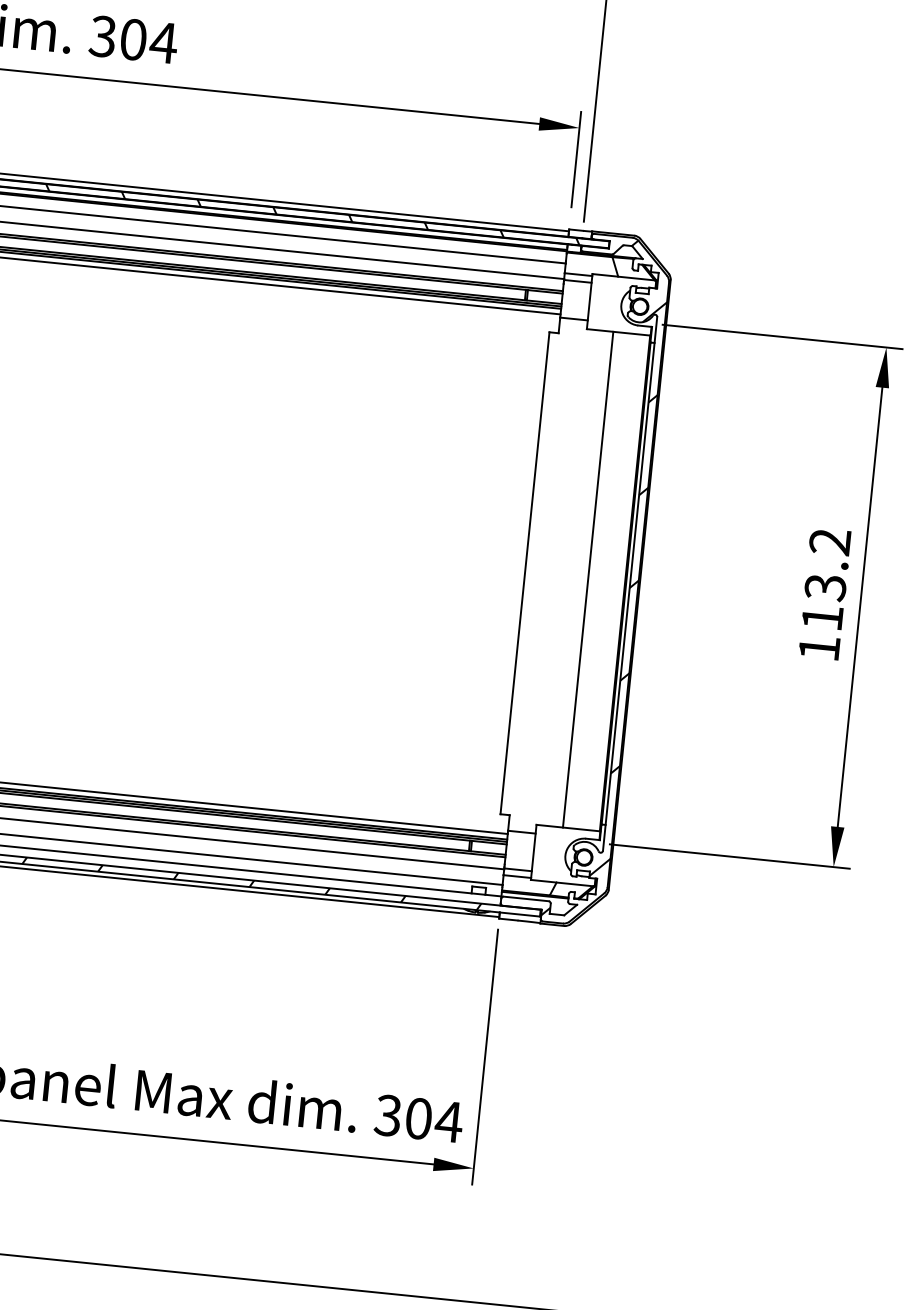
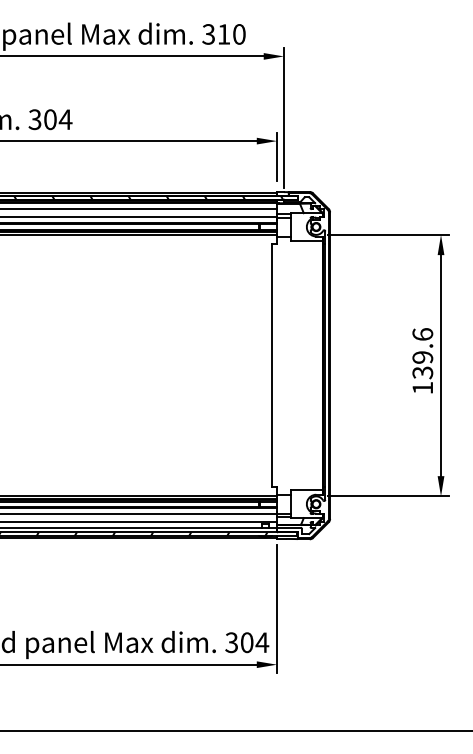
line: (588, 579) -> (304, 365), removed
hatch: (606, 579) -> (313, 364), removed
text: (825, 579) -> (422, 353), 113.2 -> 139.6

